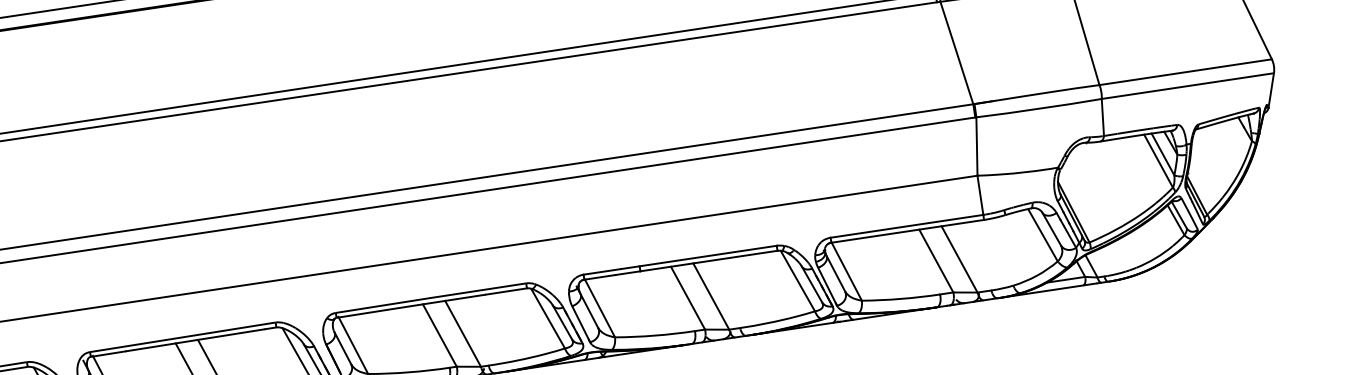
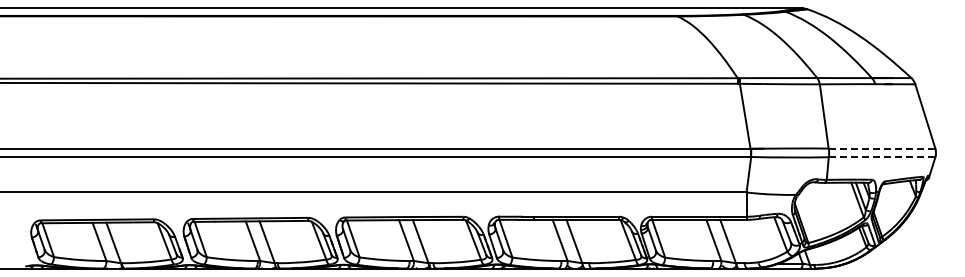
line: (1186, 71) -> (882, 148), solid -> dashed
line: (1188, 86) -> (882, 157), solid -> dashed

